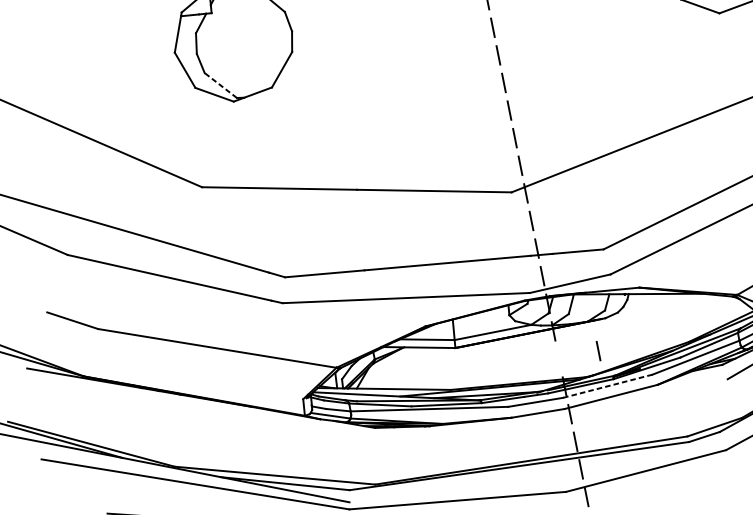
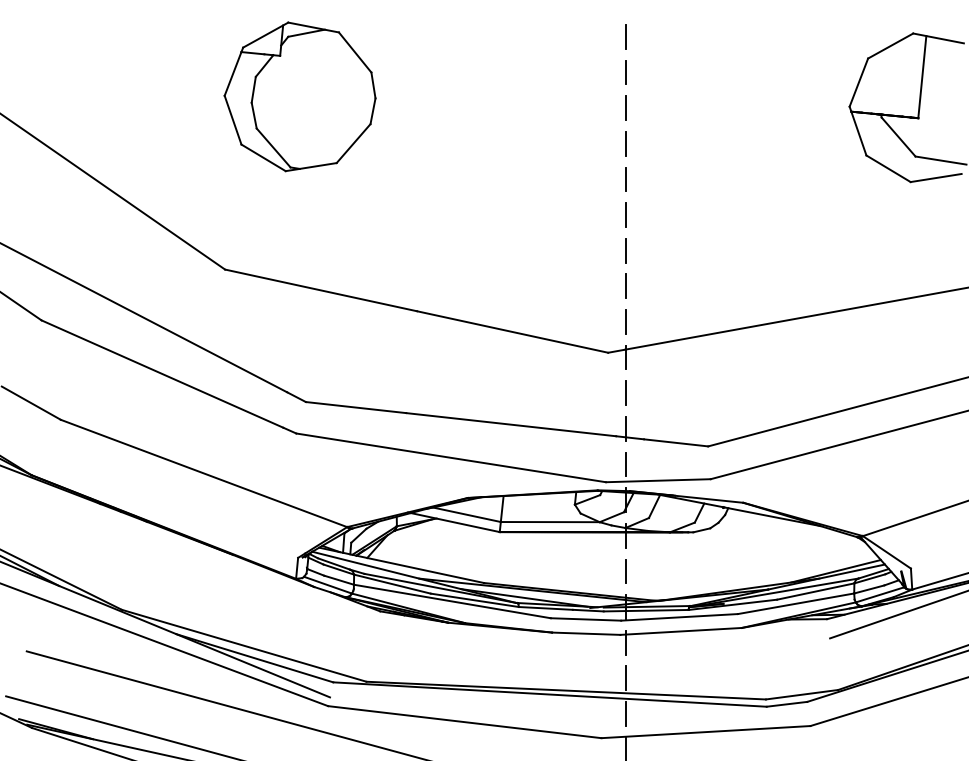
line: (220, 85) -> (273, 147), dashed -> solid
line: (598, 351) -> (625, 571), moved
line: (607, 386) -> (679, 617), dashed -> solid

